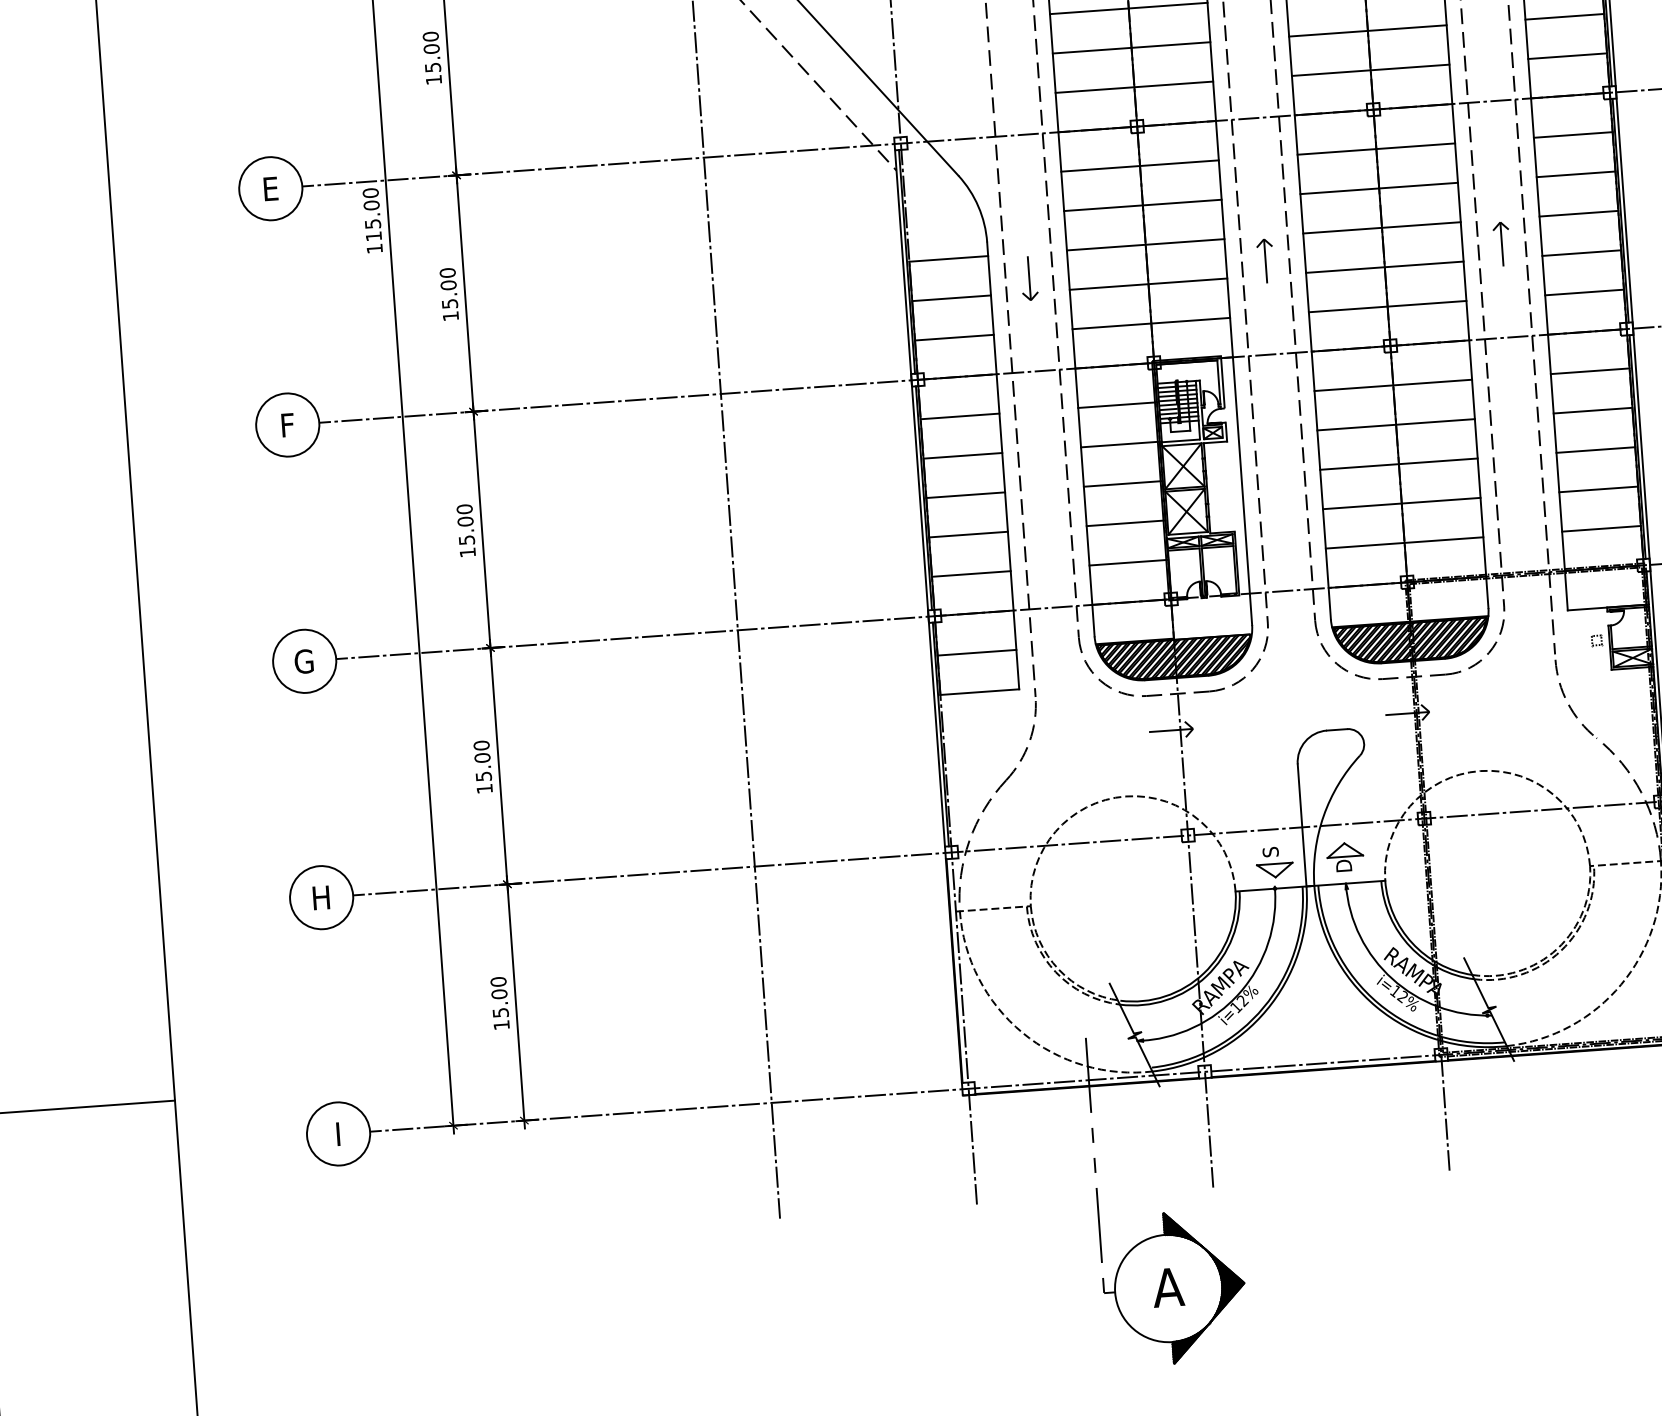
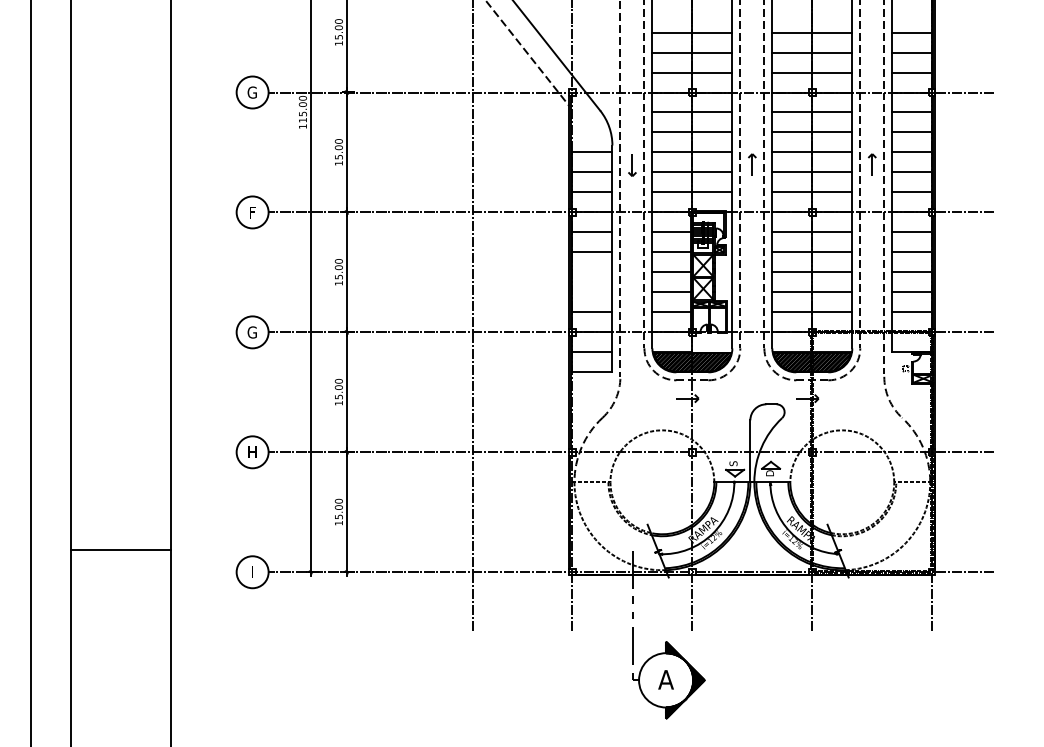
text: (268, 188) -> (251, 92), E -> G
line: (965, 495) -> (592, 272), removed
line: (968, 534) -> (592, 292), removed

